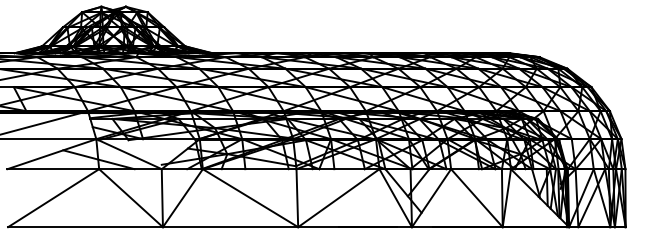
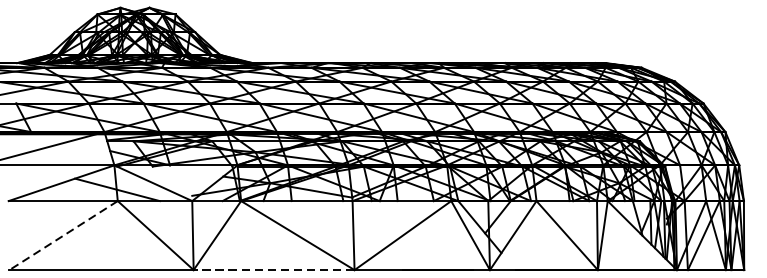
line: (53, 198) -> (63, 235), solid -> dashed
line: (230, 227) -> (274, 270), solid -> dashed

